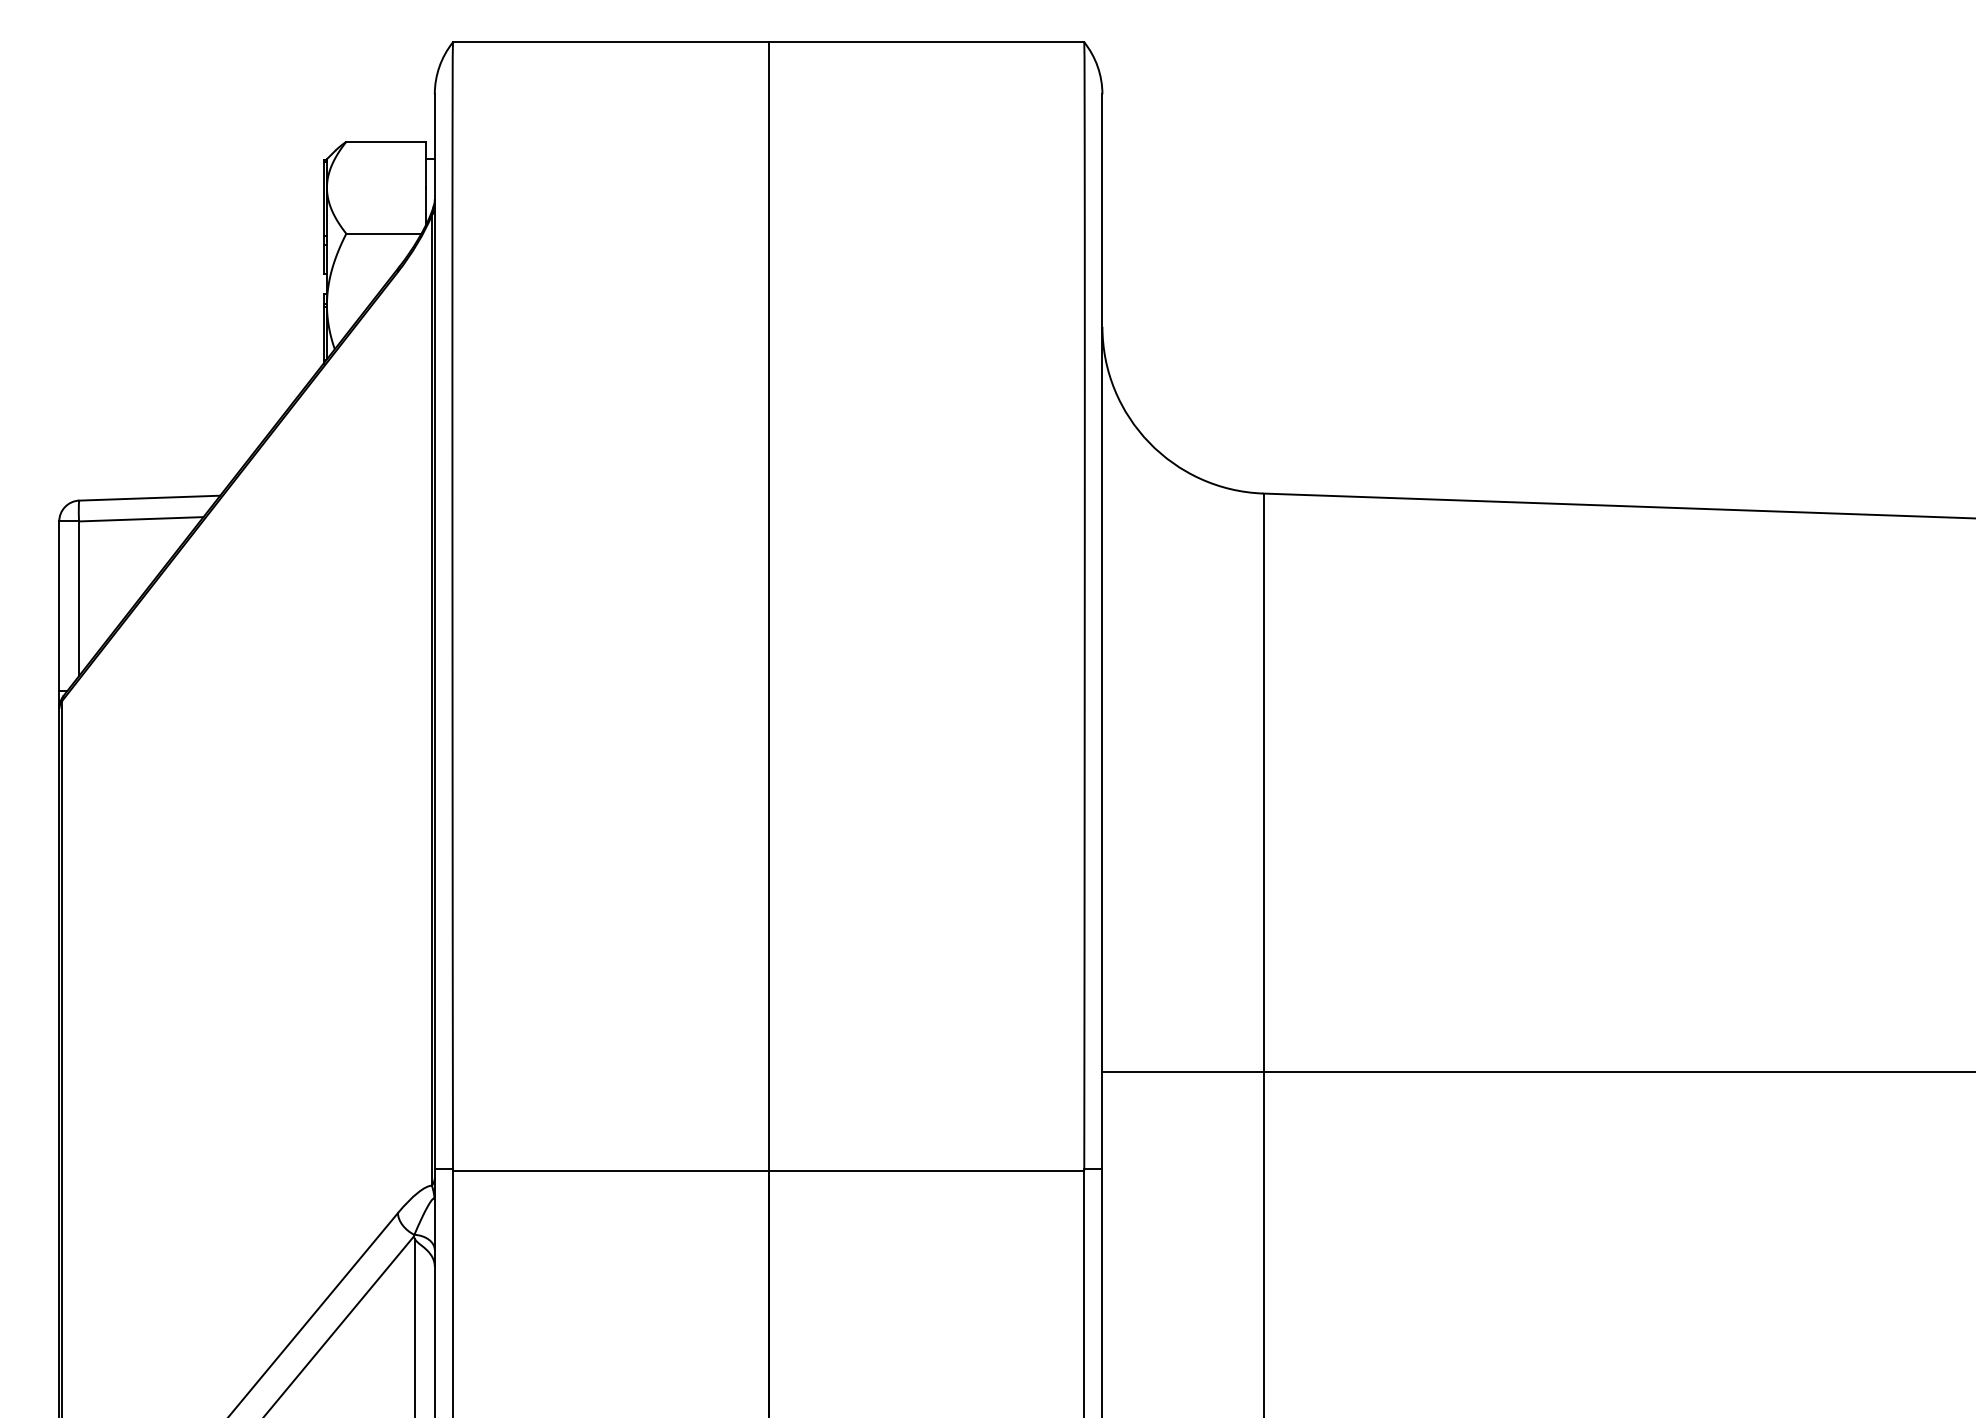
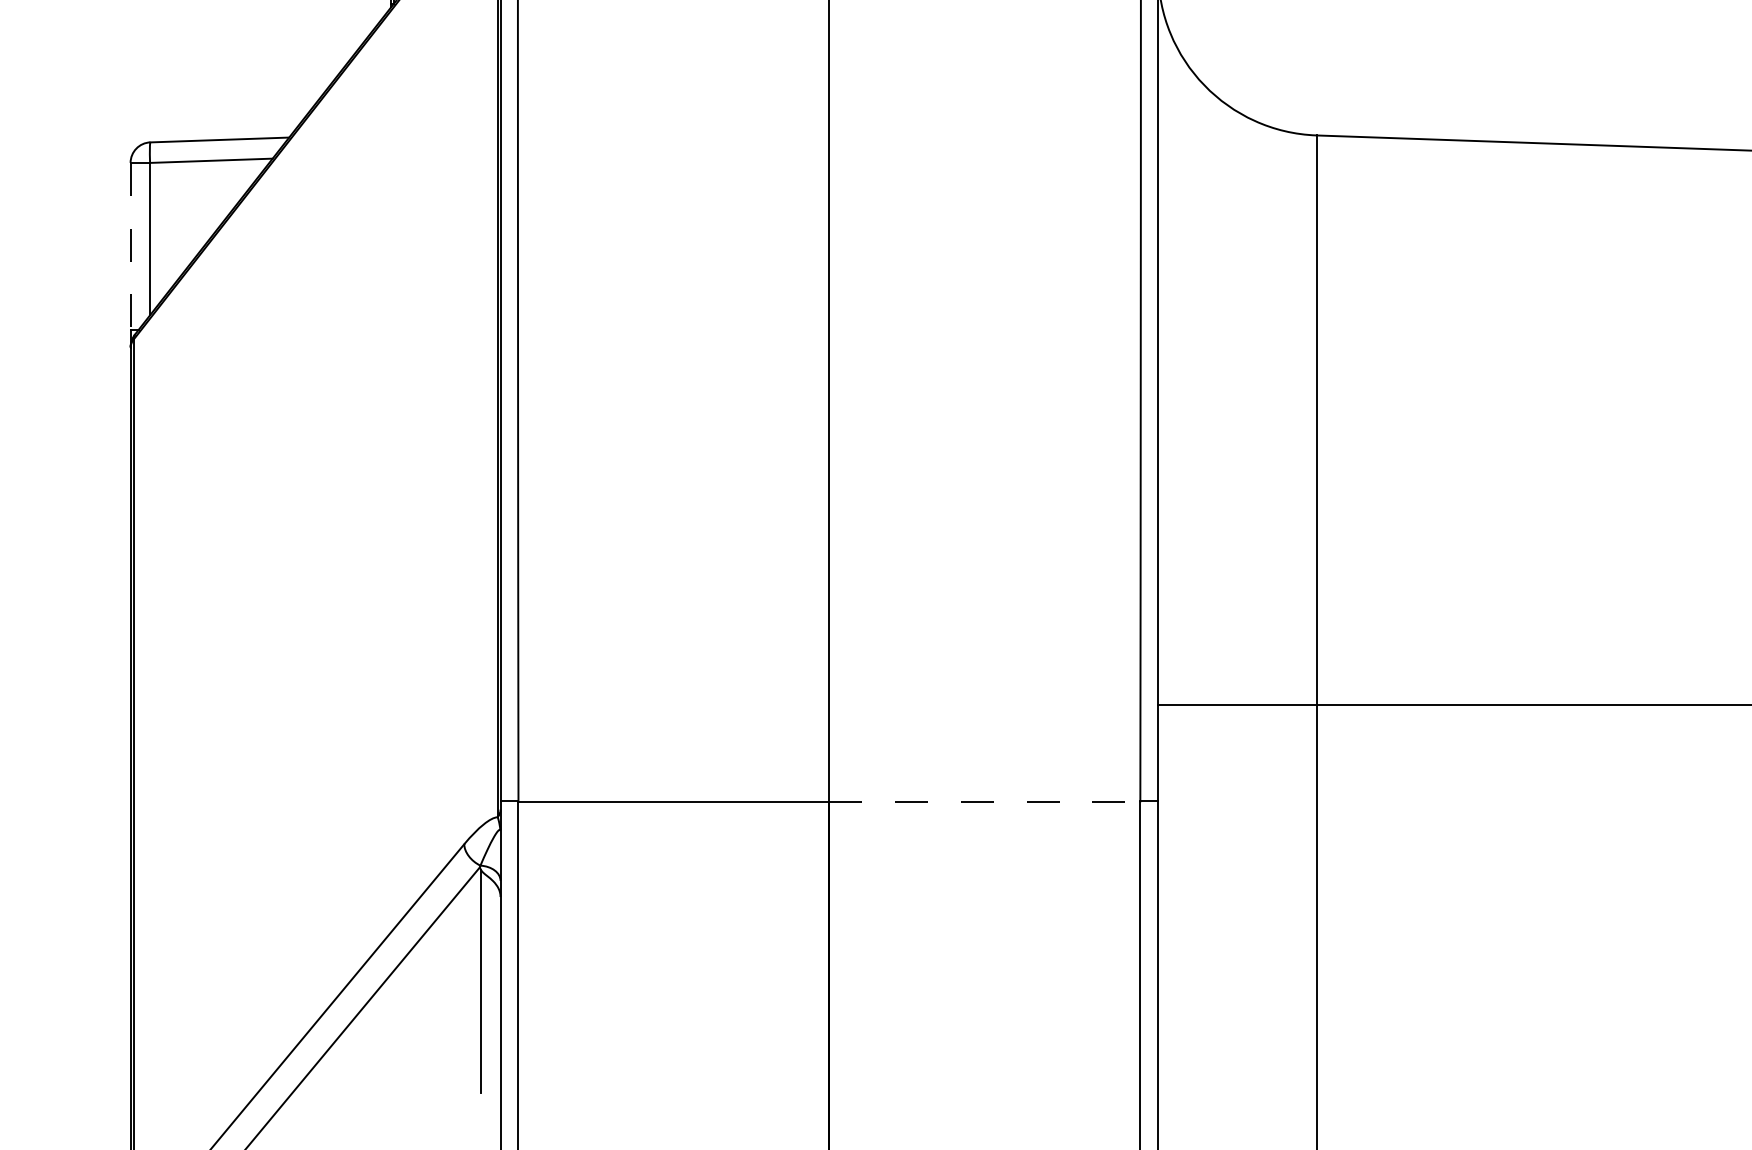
line: (59, 606) -> (130, 246), solid -> dashed
line: (926, 1170) -> (984, 802), solid -> dashed

